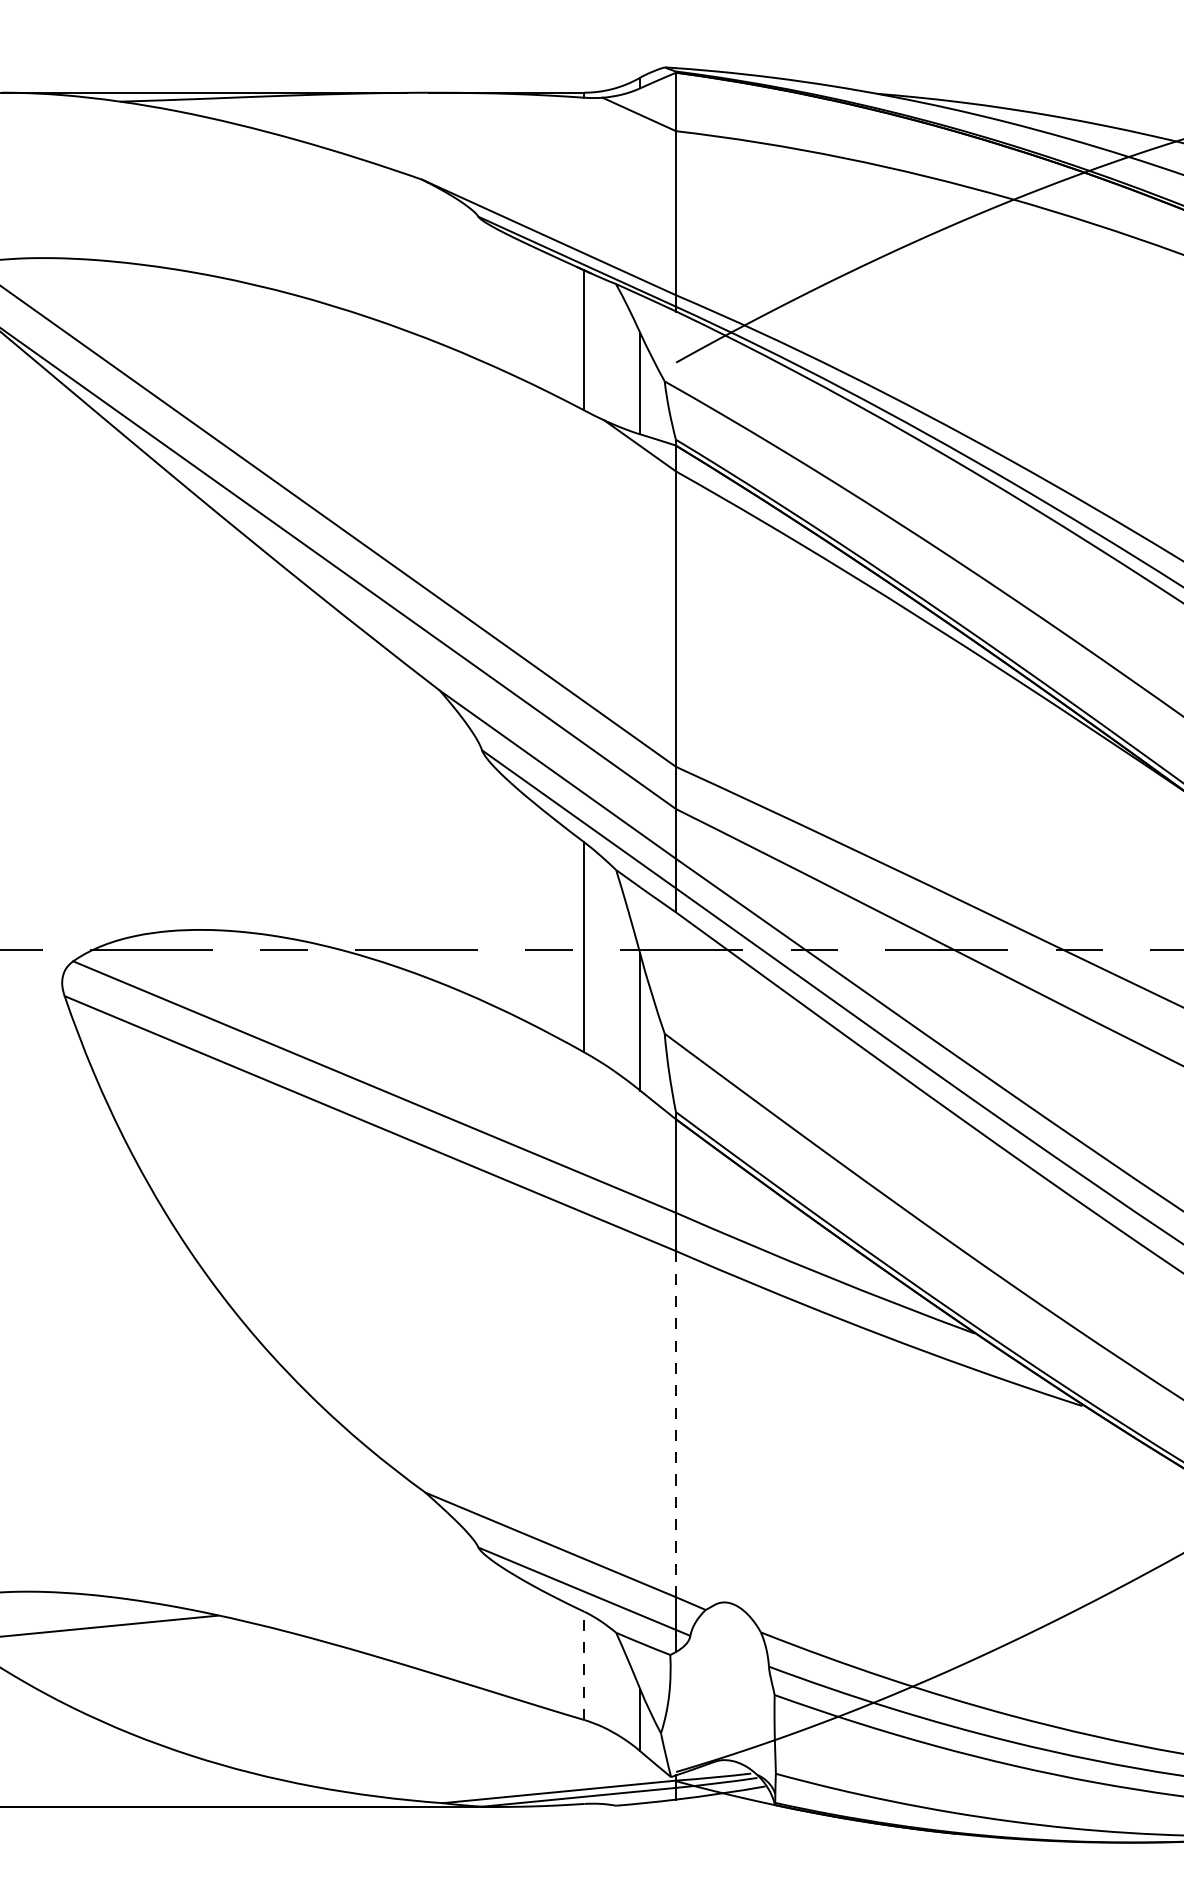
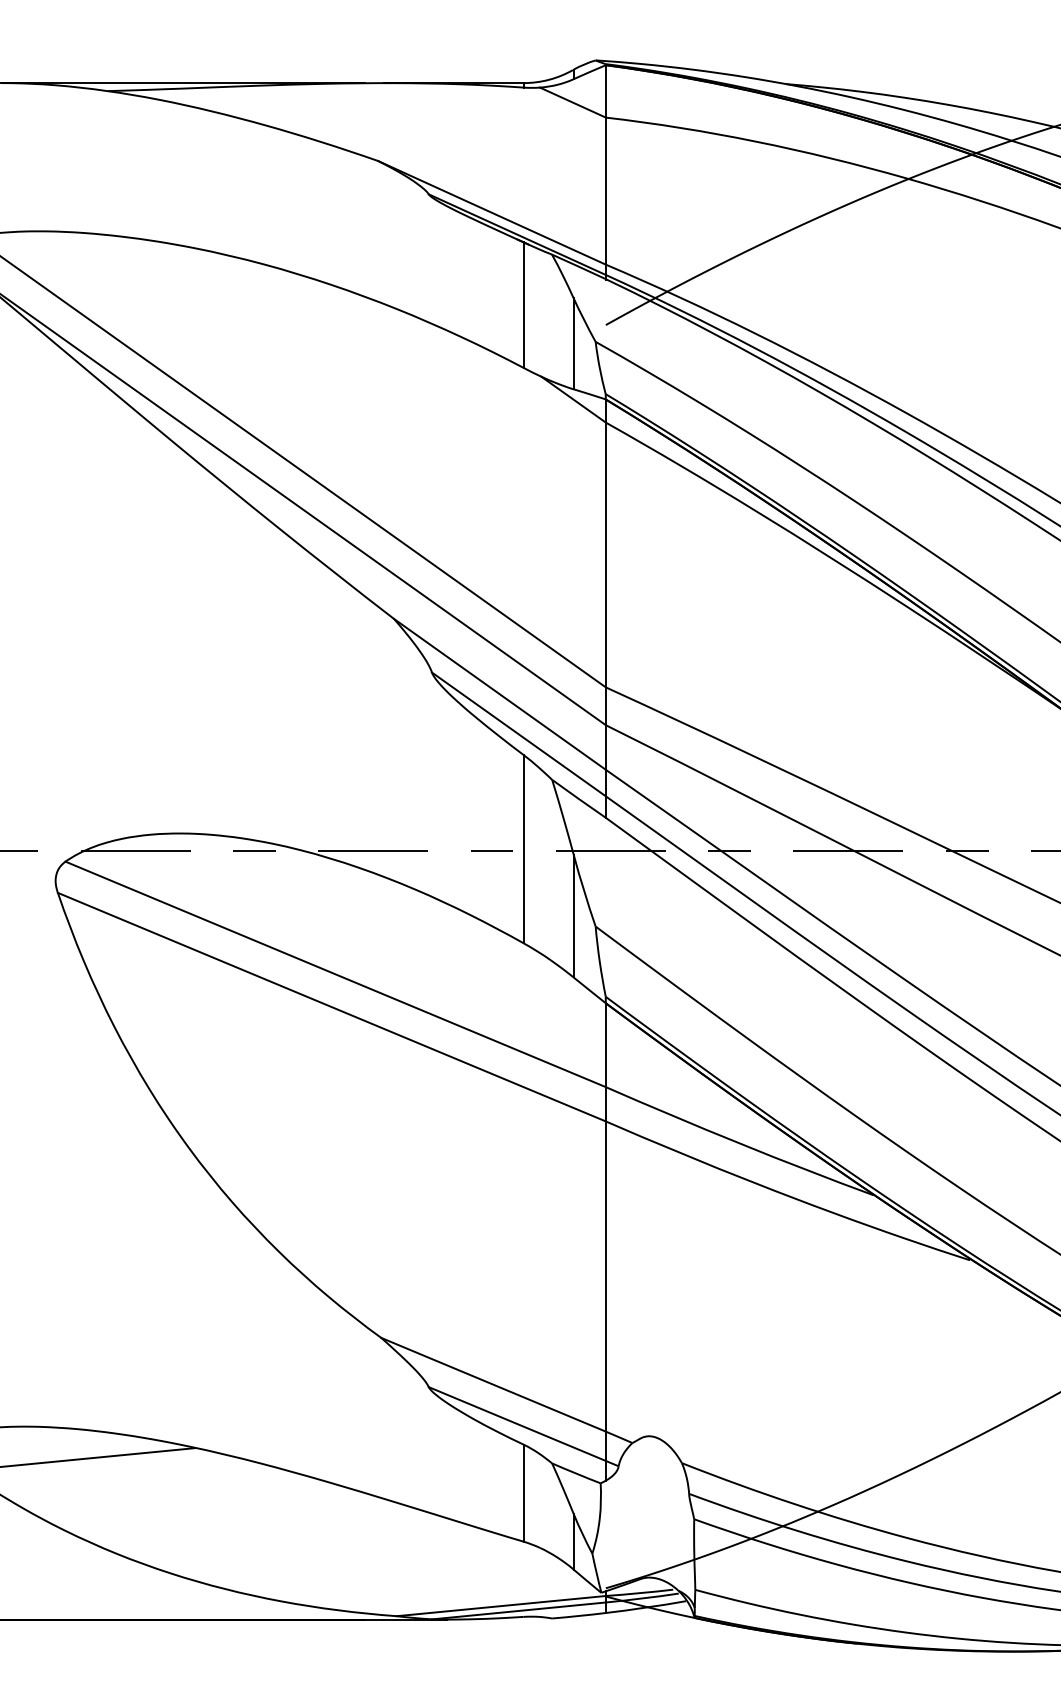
line: (675, 1424) -> (605, 1276), dashed -> solid
line: (584, 1666) -> (523, 1493), dashed -> solid

